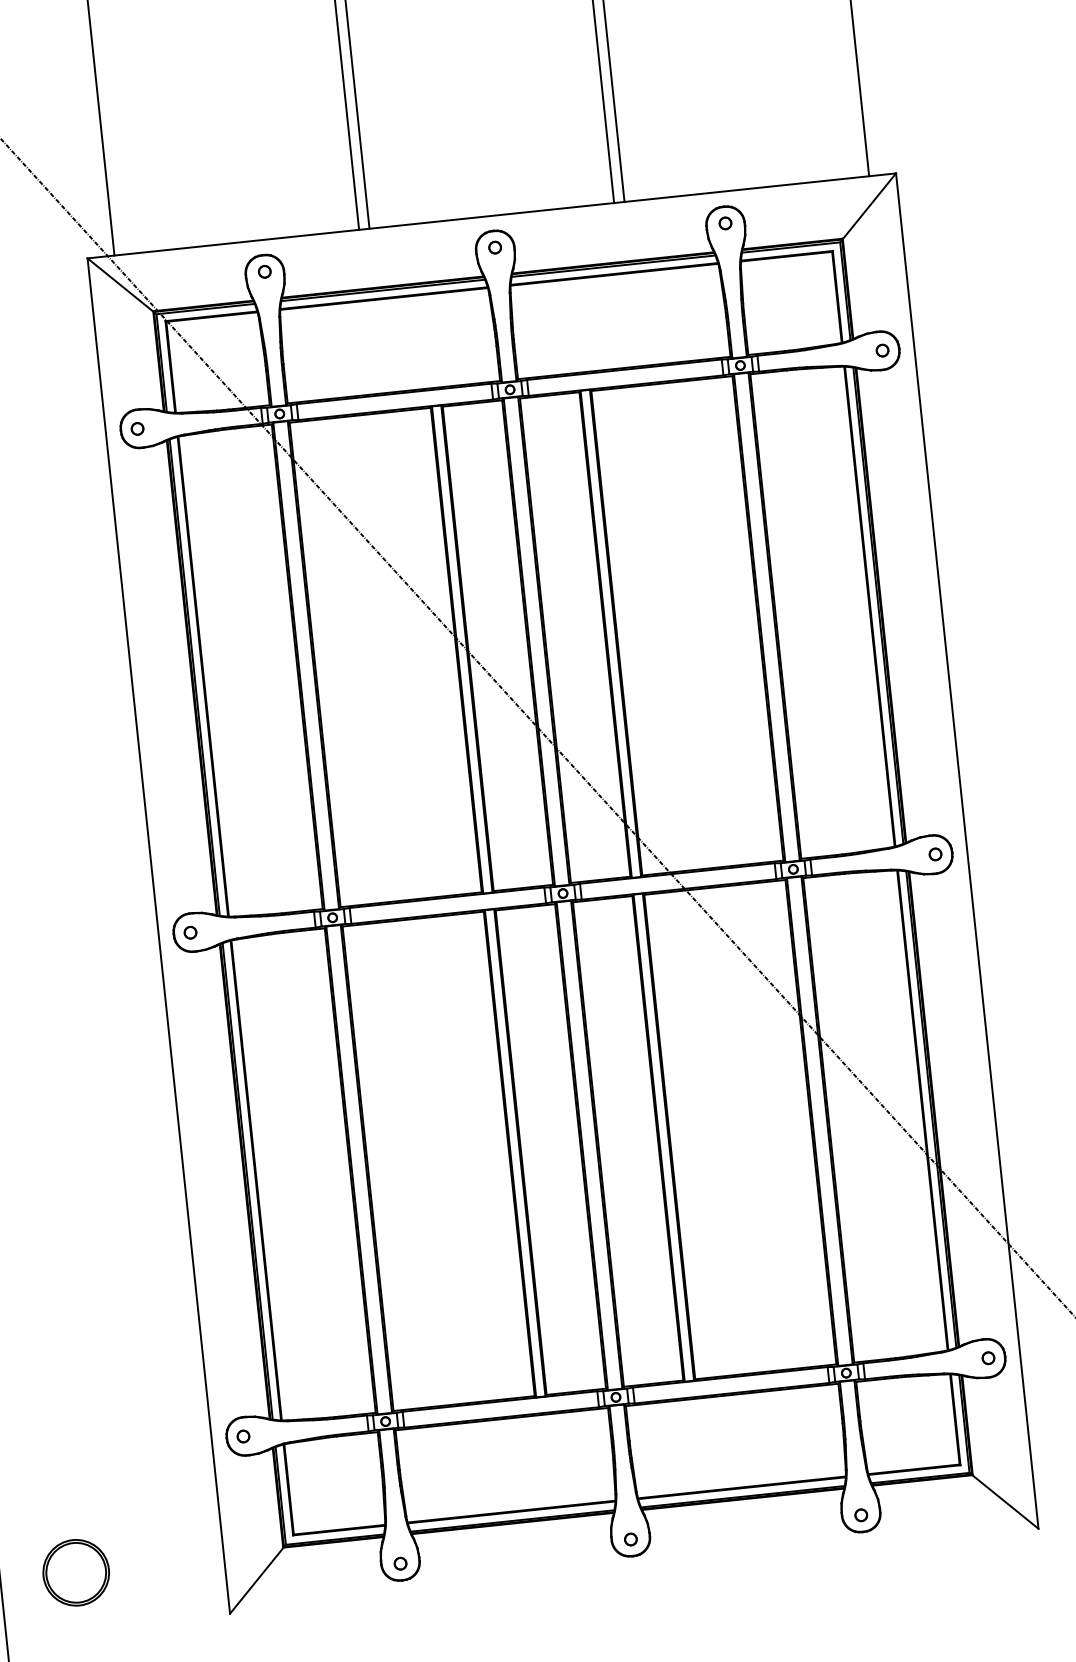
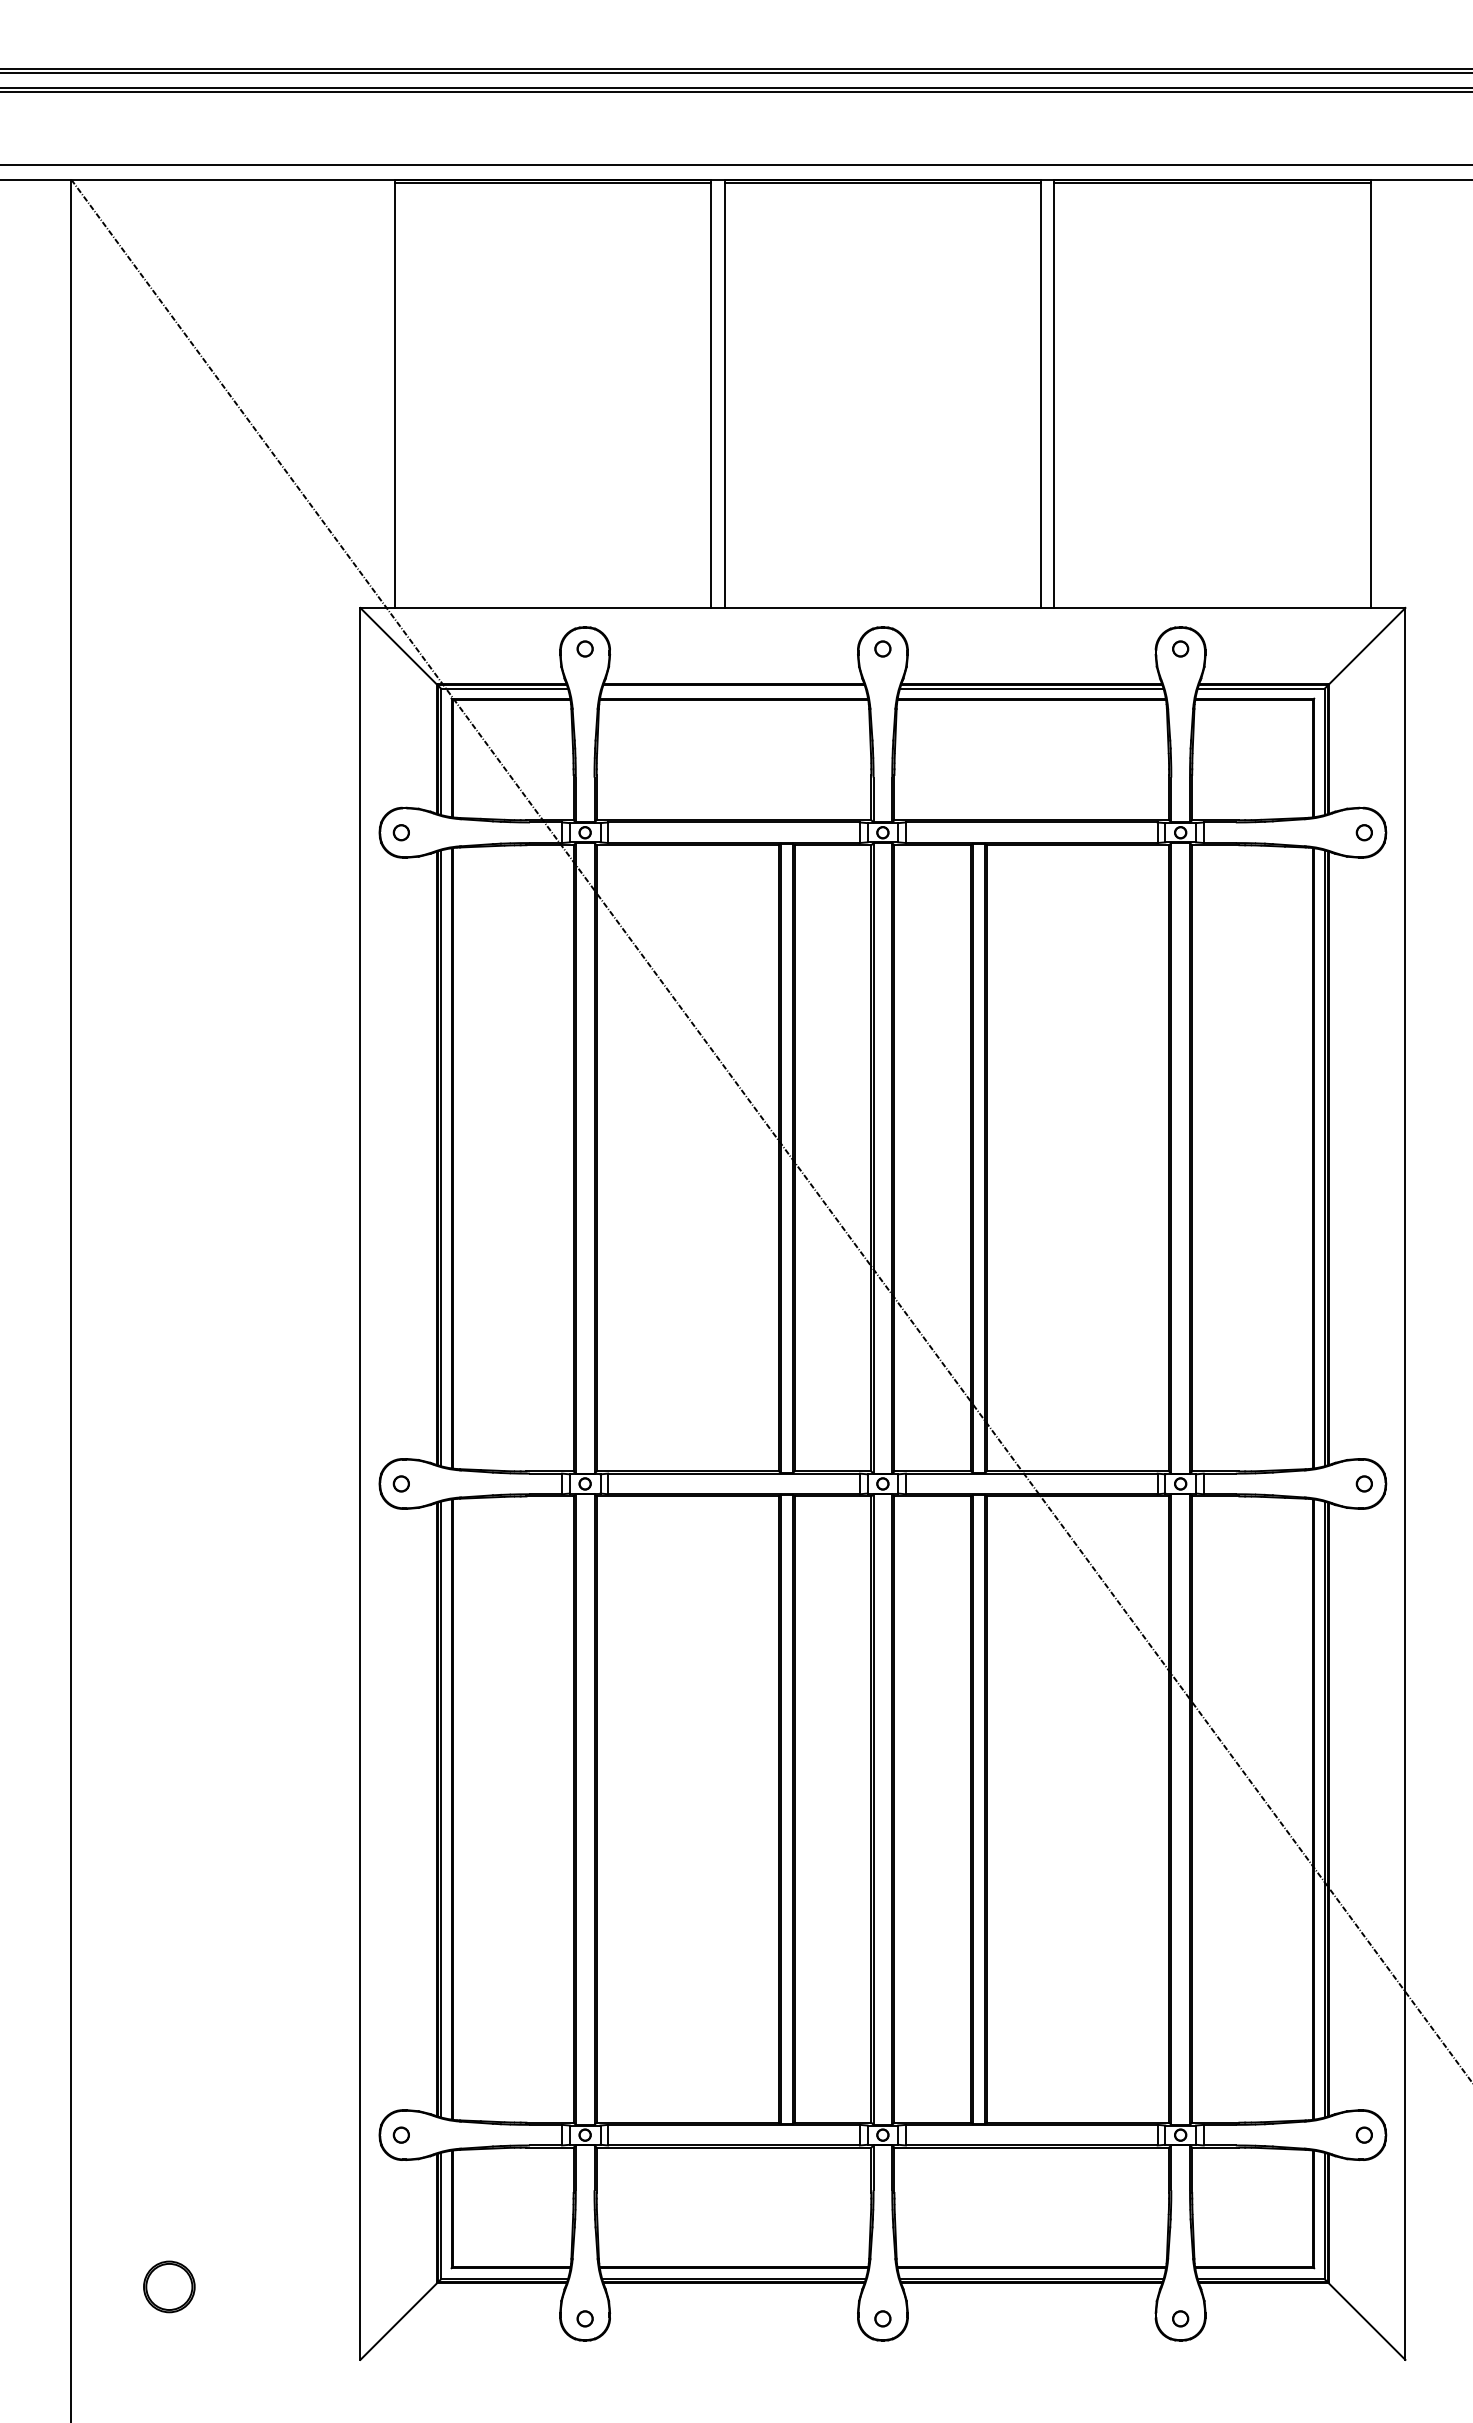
line: (382, 290) -> (733, 688), removed
part: (76, 1572) -> (169, 2286), size x0.6

